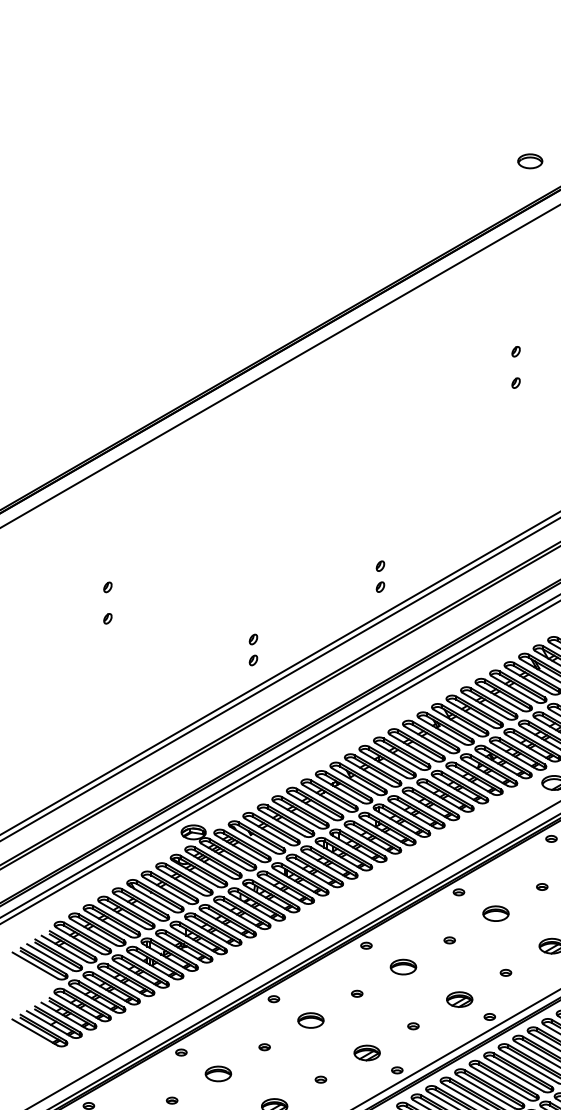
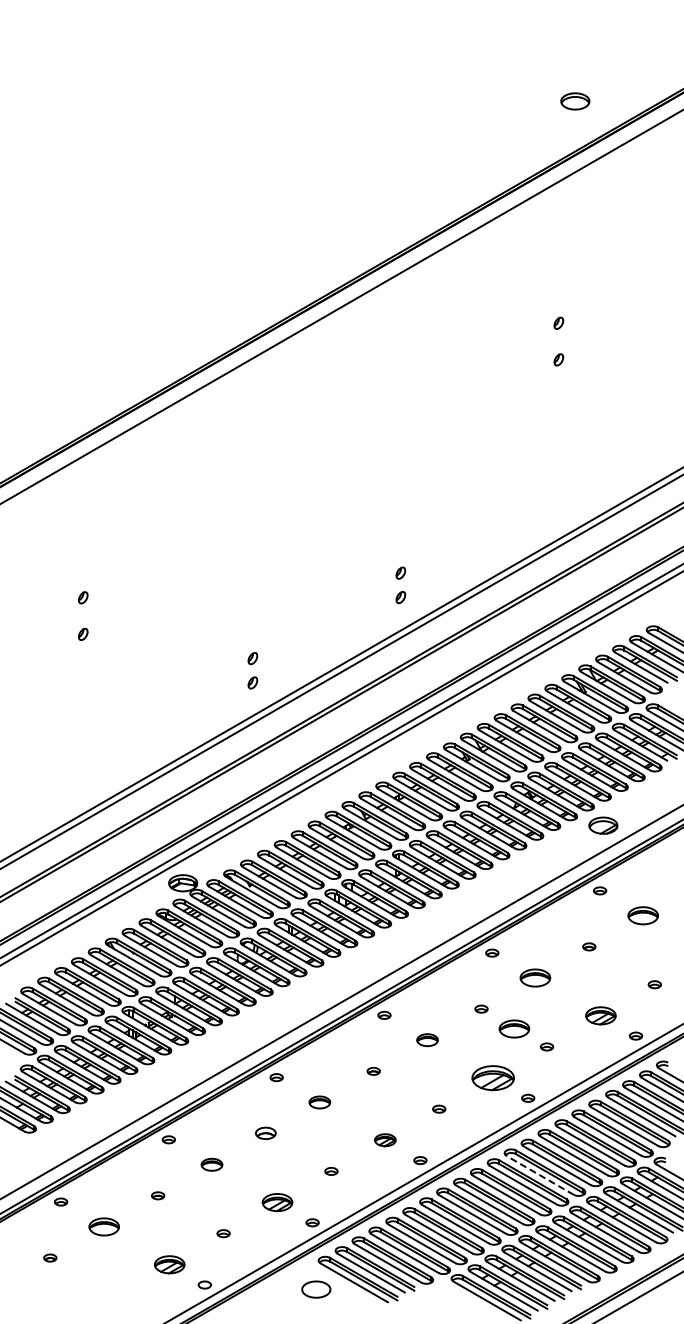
part: (478, 957) -> (514, 1028), added
part: (403, 966) -> (427, 1039), size x0.7
part: (459, 999) -> (492, 1077), size x1.4
part: (310, 1020) -> (319, 1102), size x0.7
part: (264, 1047) -> (265, 1133), size x1.6
part: (367, 1052) -> (385, 1139), size x0.7
part: (217, 1073) -> (211, 1164), size x0.7
line: (500, 1083) -> (540, 1175), solid -> dashed

